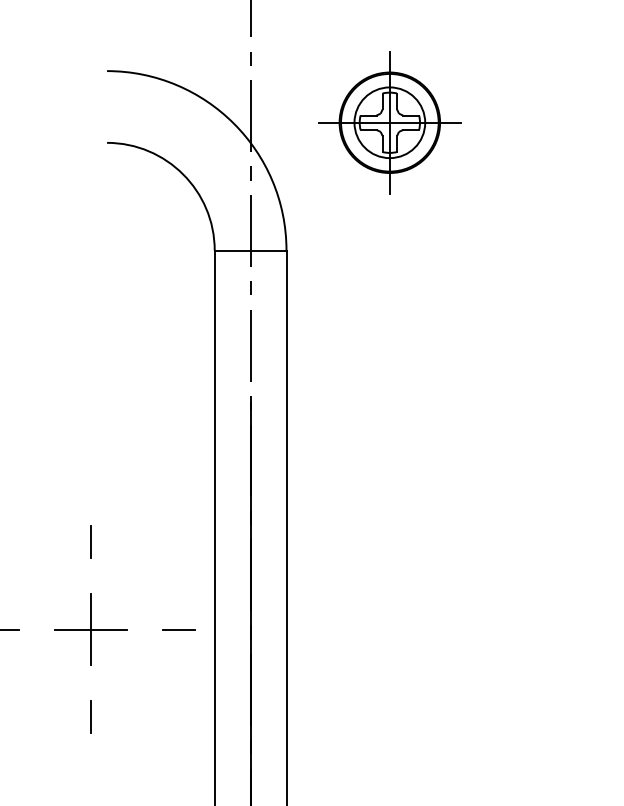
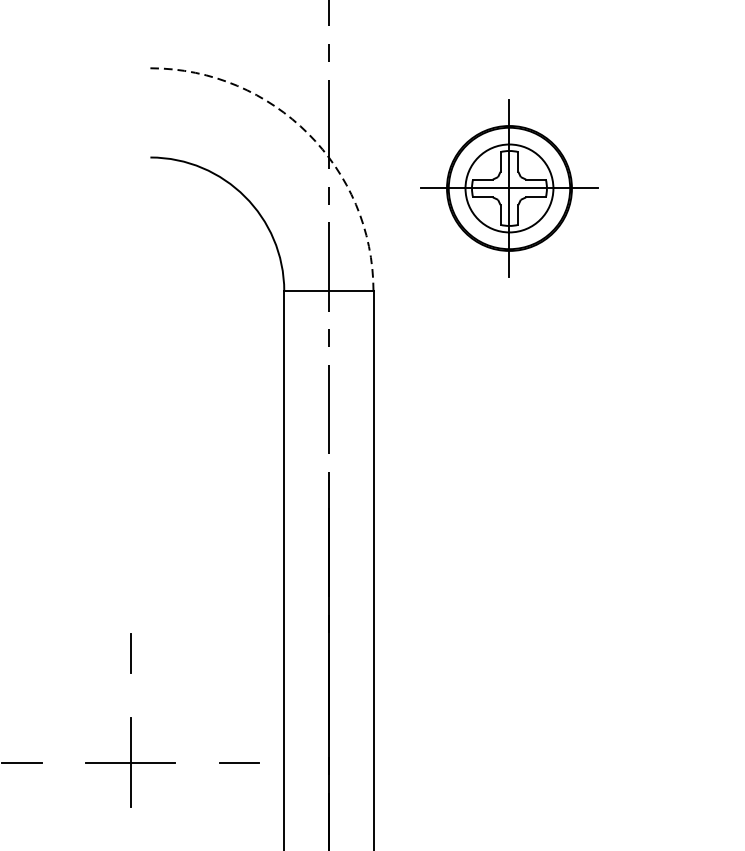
part: (389, 122) -> (509, 188), moved
arc: (233, 123) -> (307, 133), solid -> dashed

